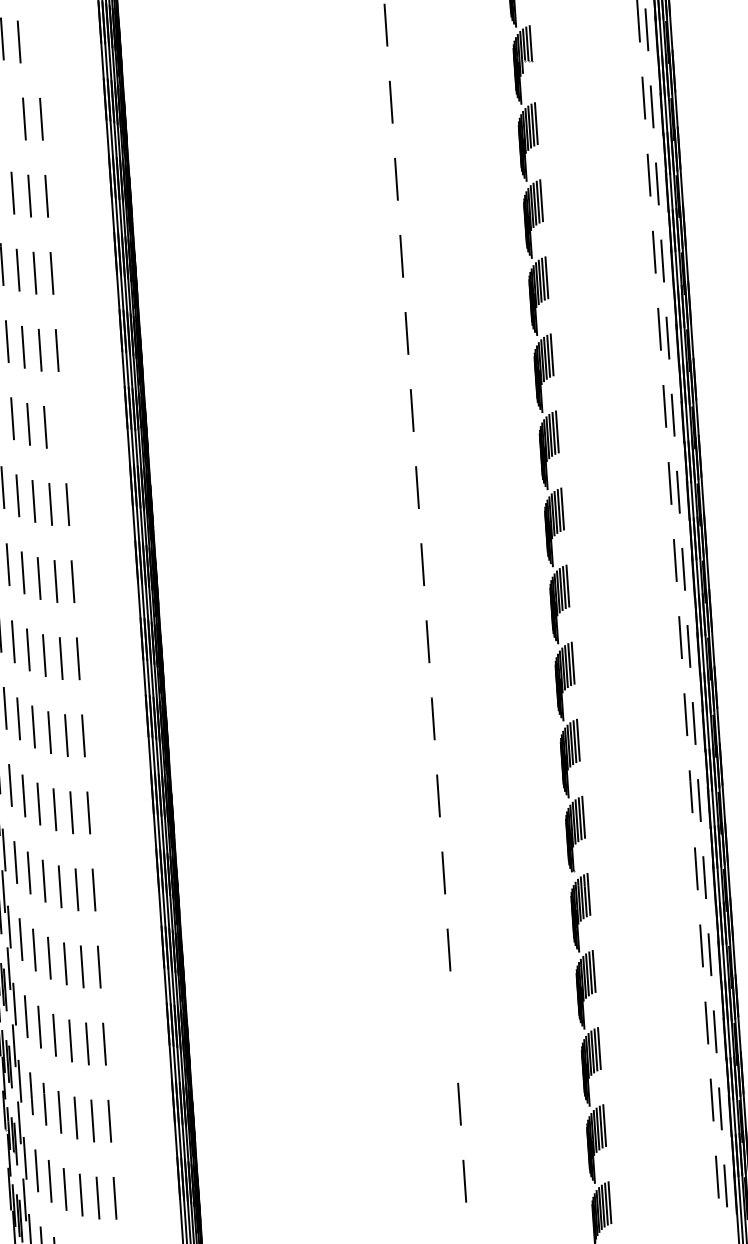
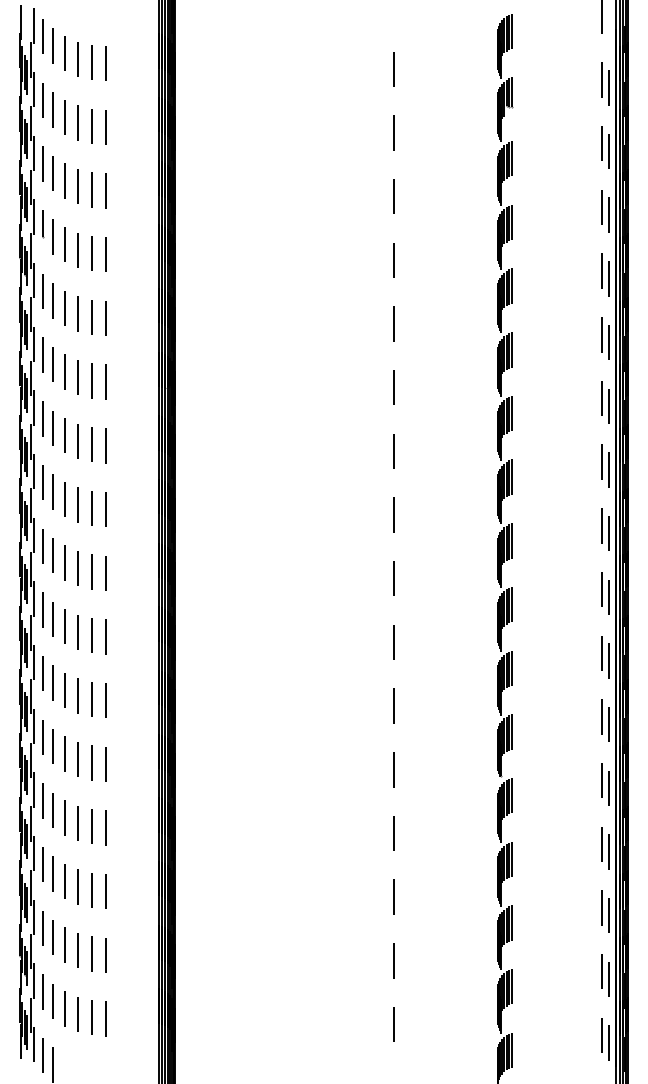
line: (36, 41) -> (105, 63), added
line: (8, 115) -> (78, 122), added
line: (62, 426) -> (105, 381), added
line: (454, 1026) -> (394, 896), added

